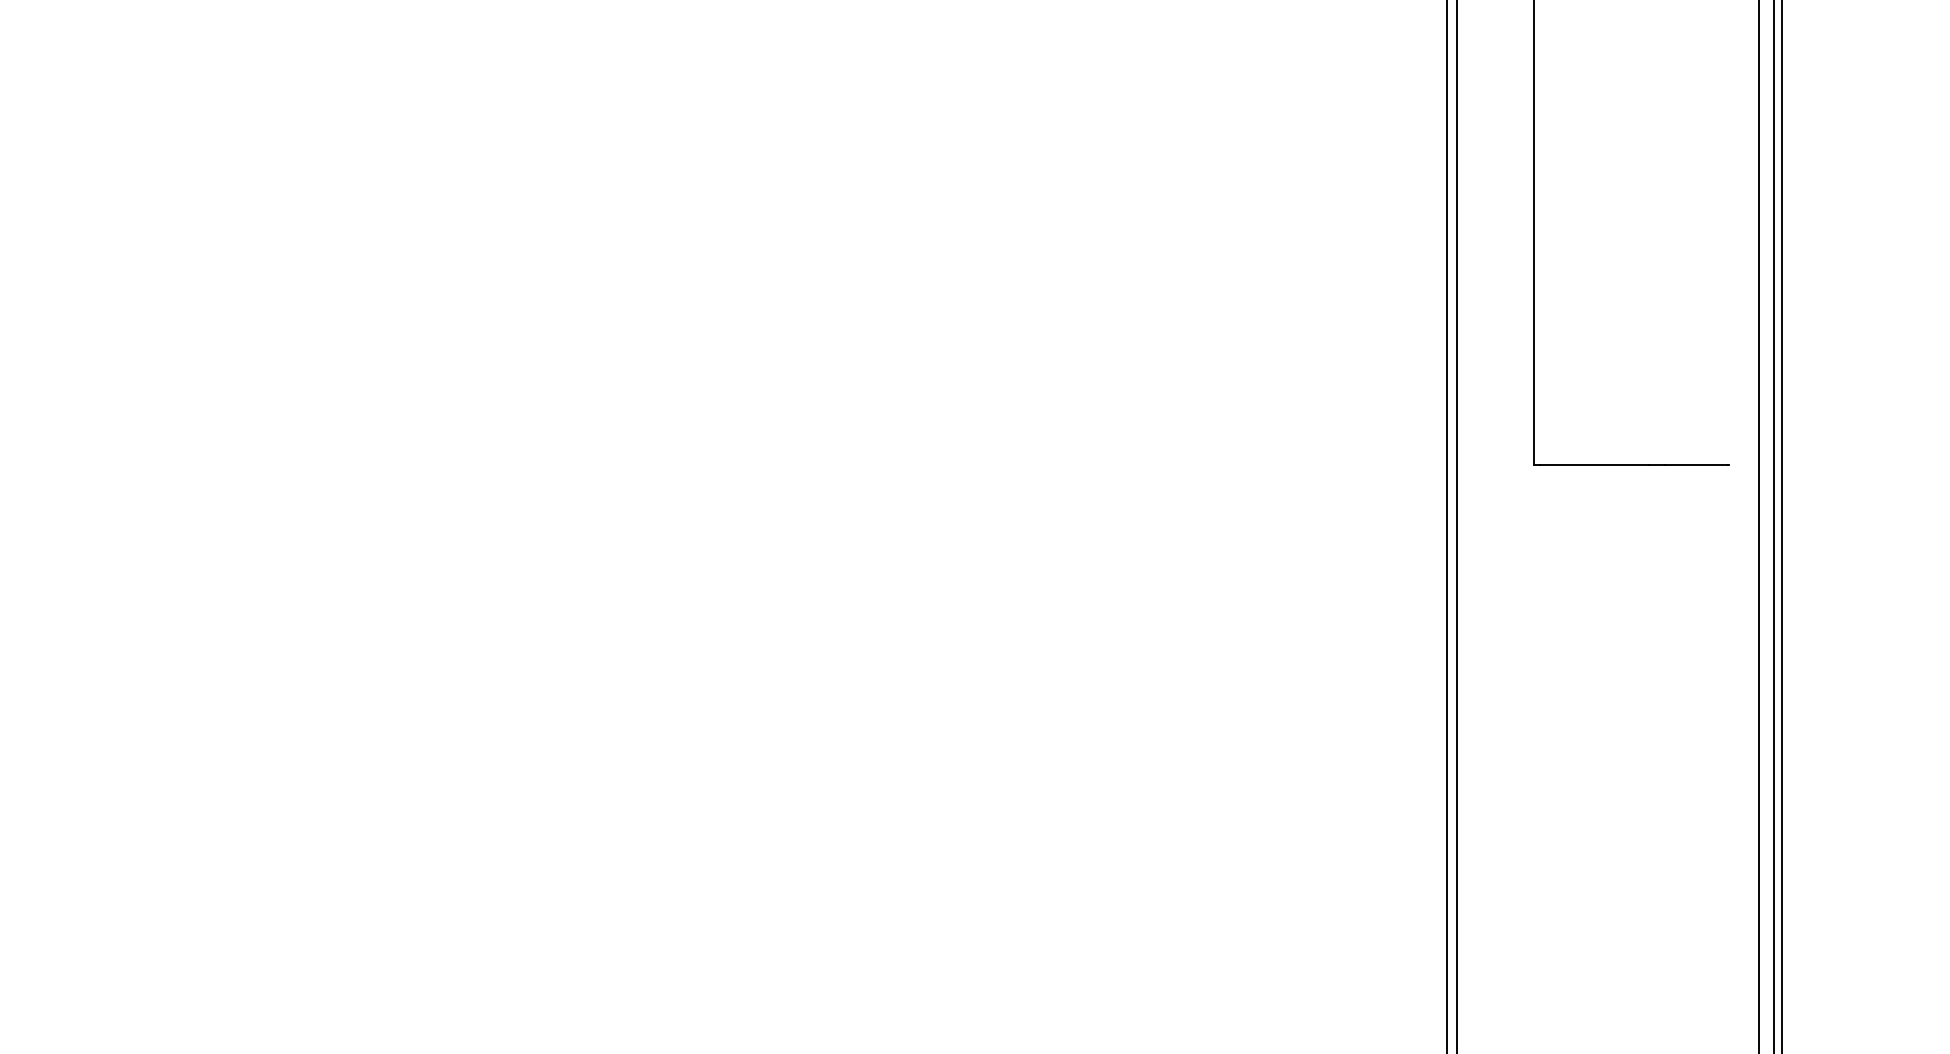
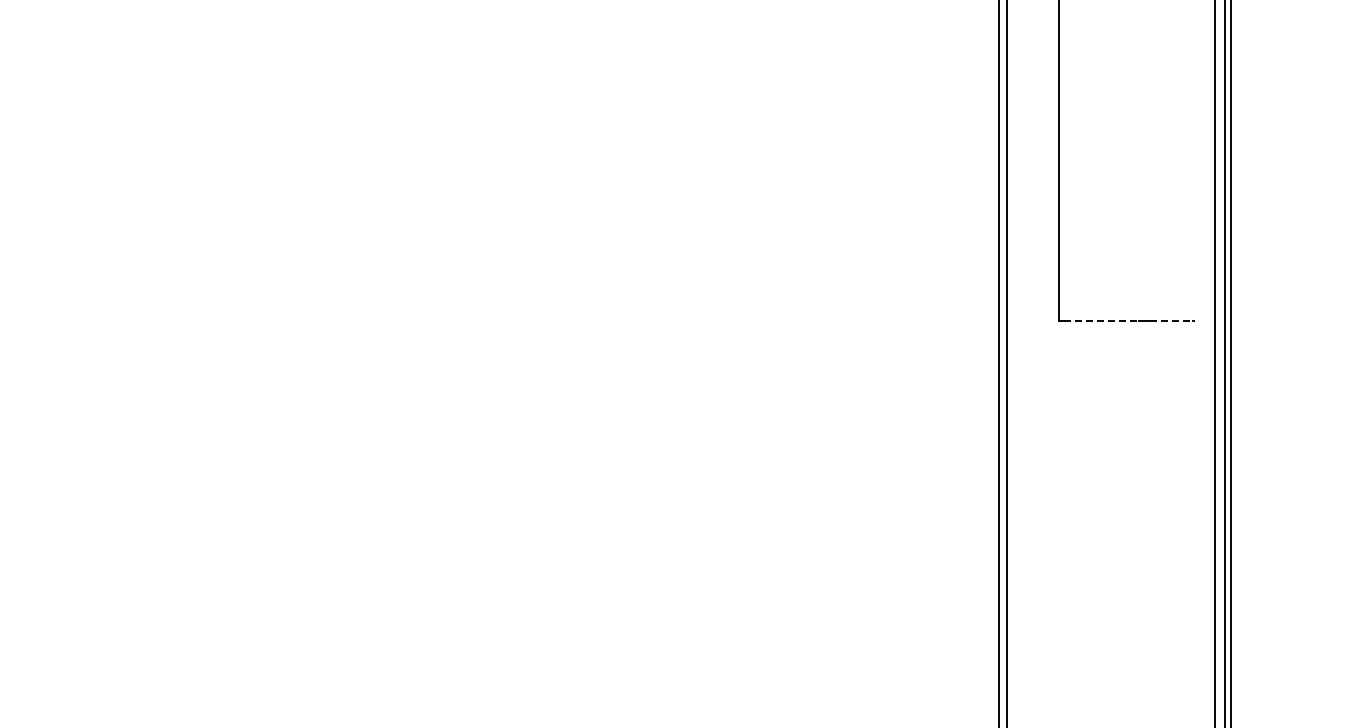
line: (1594, 465) -> (1101, 321), solid -> dashed
line: (1695, 465) -> (1171, 321), solid -> dashed

